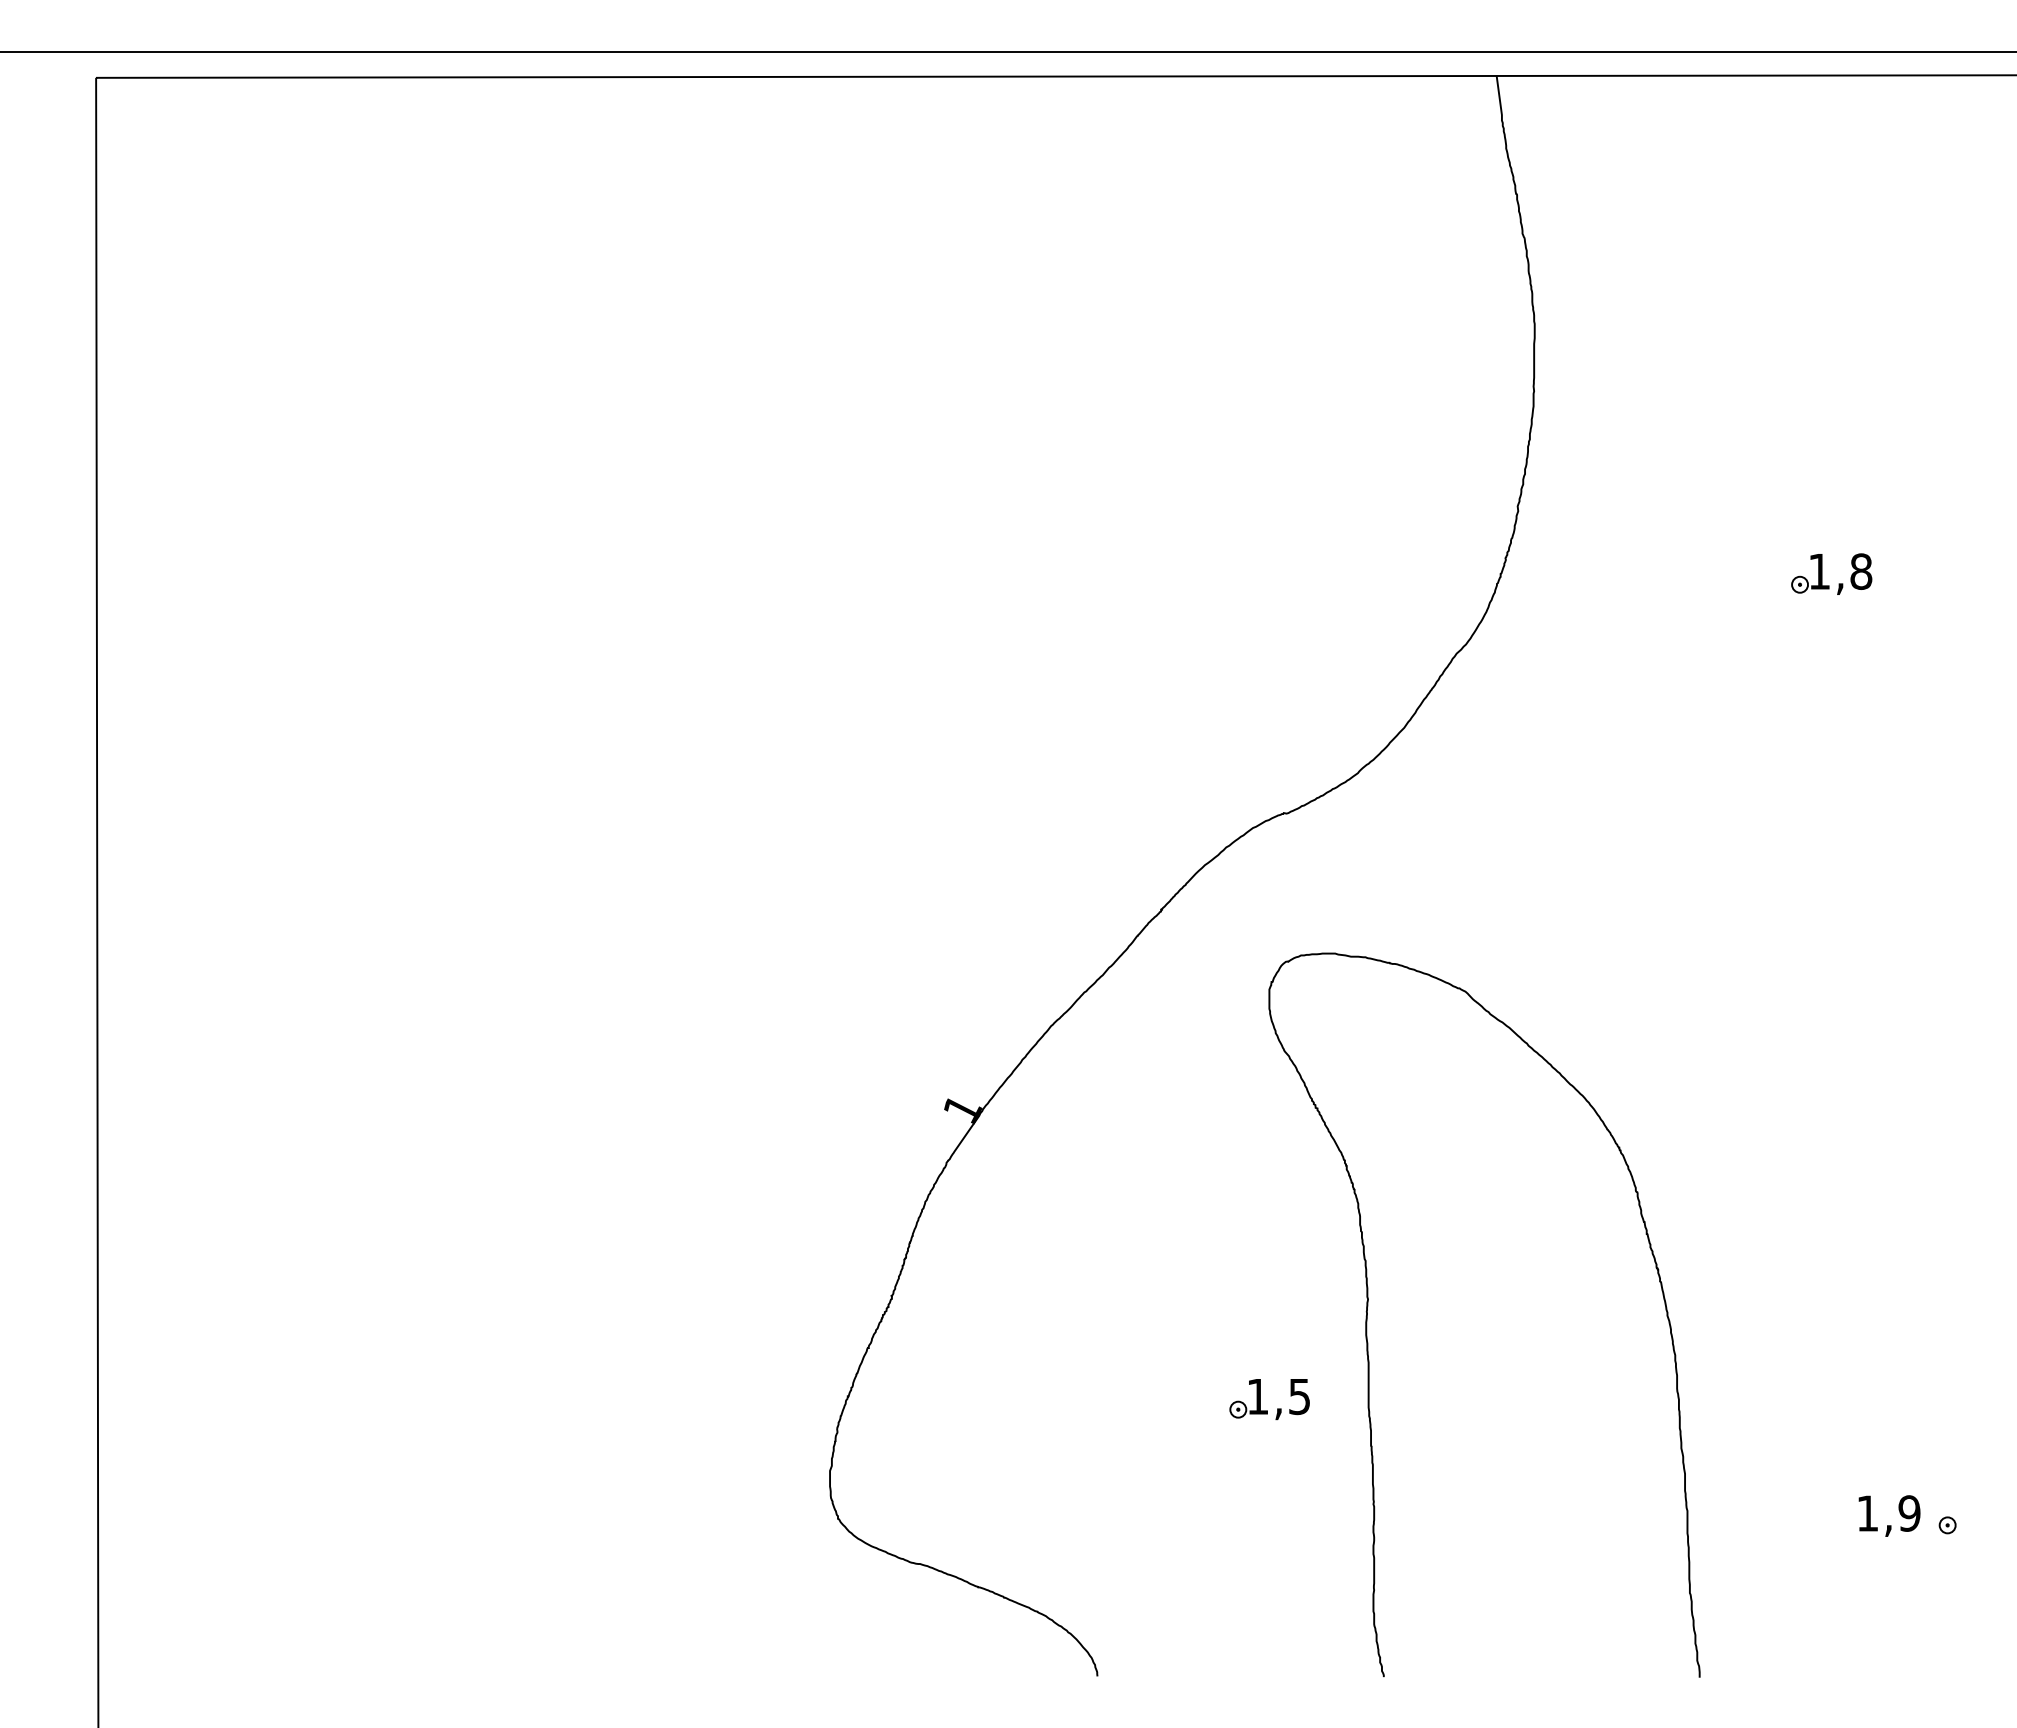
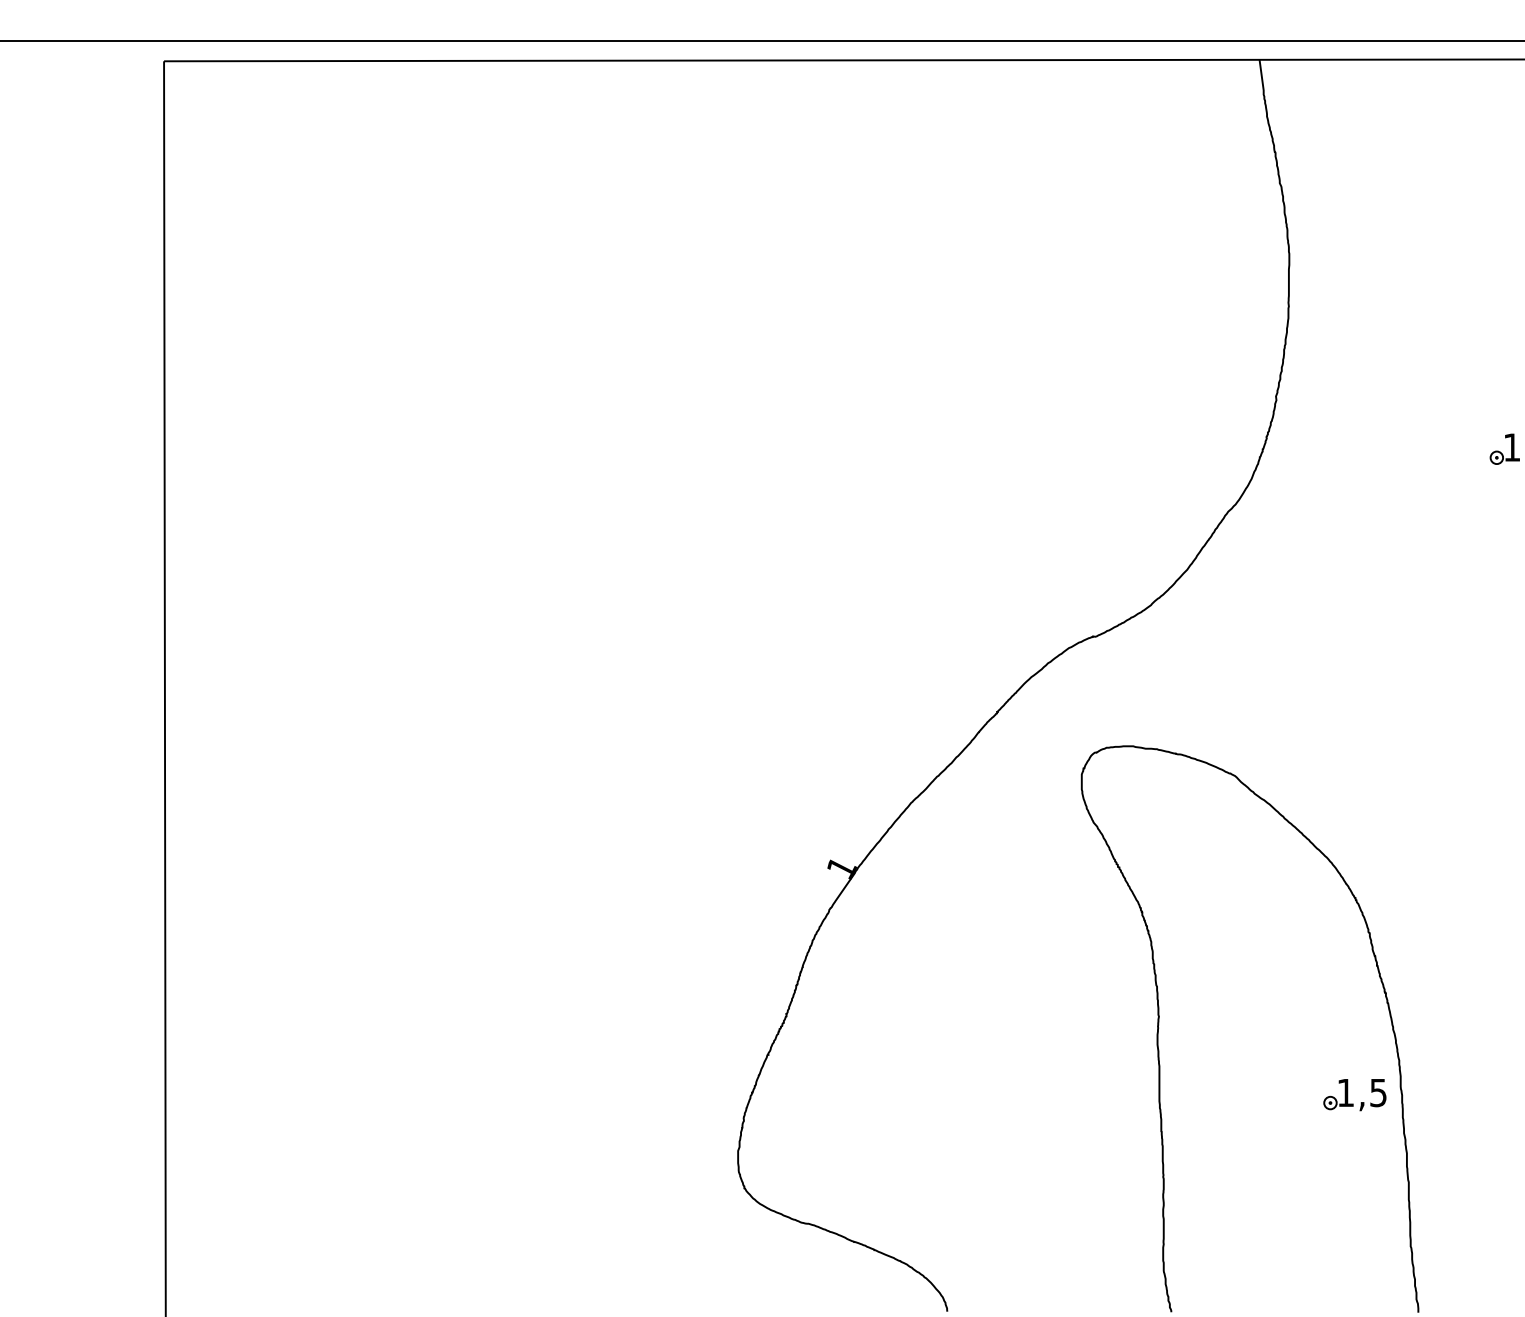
part: (1260, 1399) -> (1347, 1095), moved

